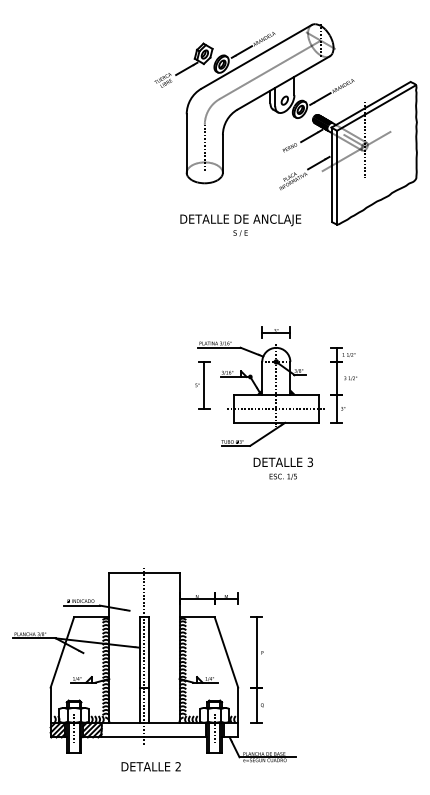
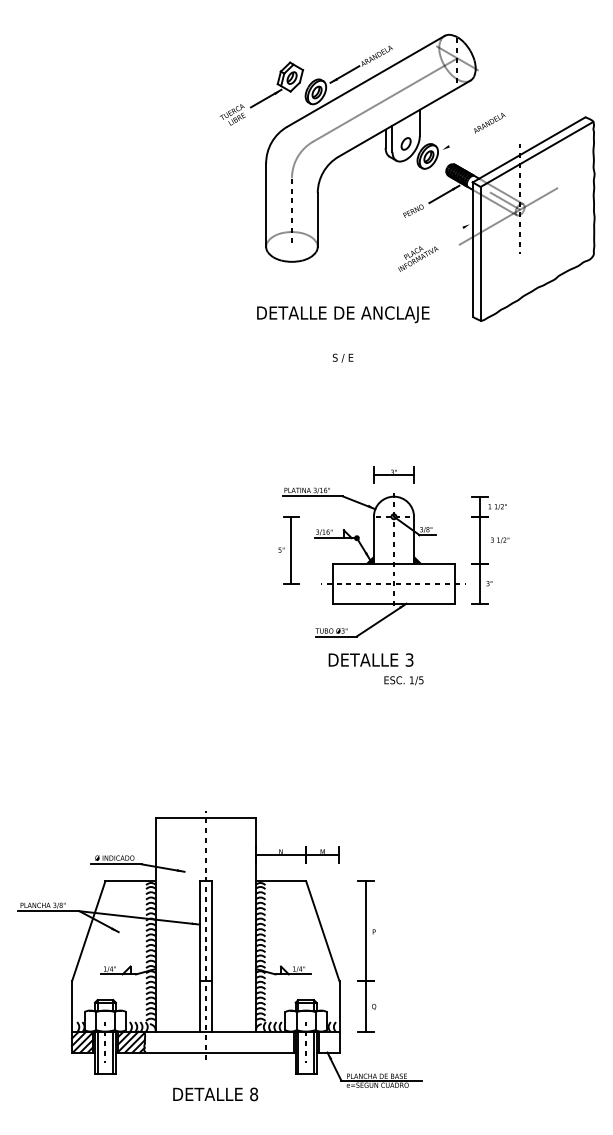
line: (320, 98) -> (456, 141), removed
line: (318, 162) -> (454, 232), removed
text: (240, 232) -> (343, 357), moved
text: (282, 461) -> (370, 659), moved
text: (178, 766) -> (254, 1094), 2 -> 8

